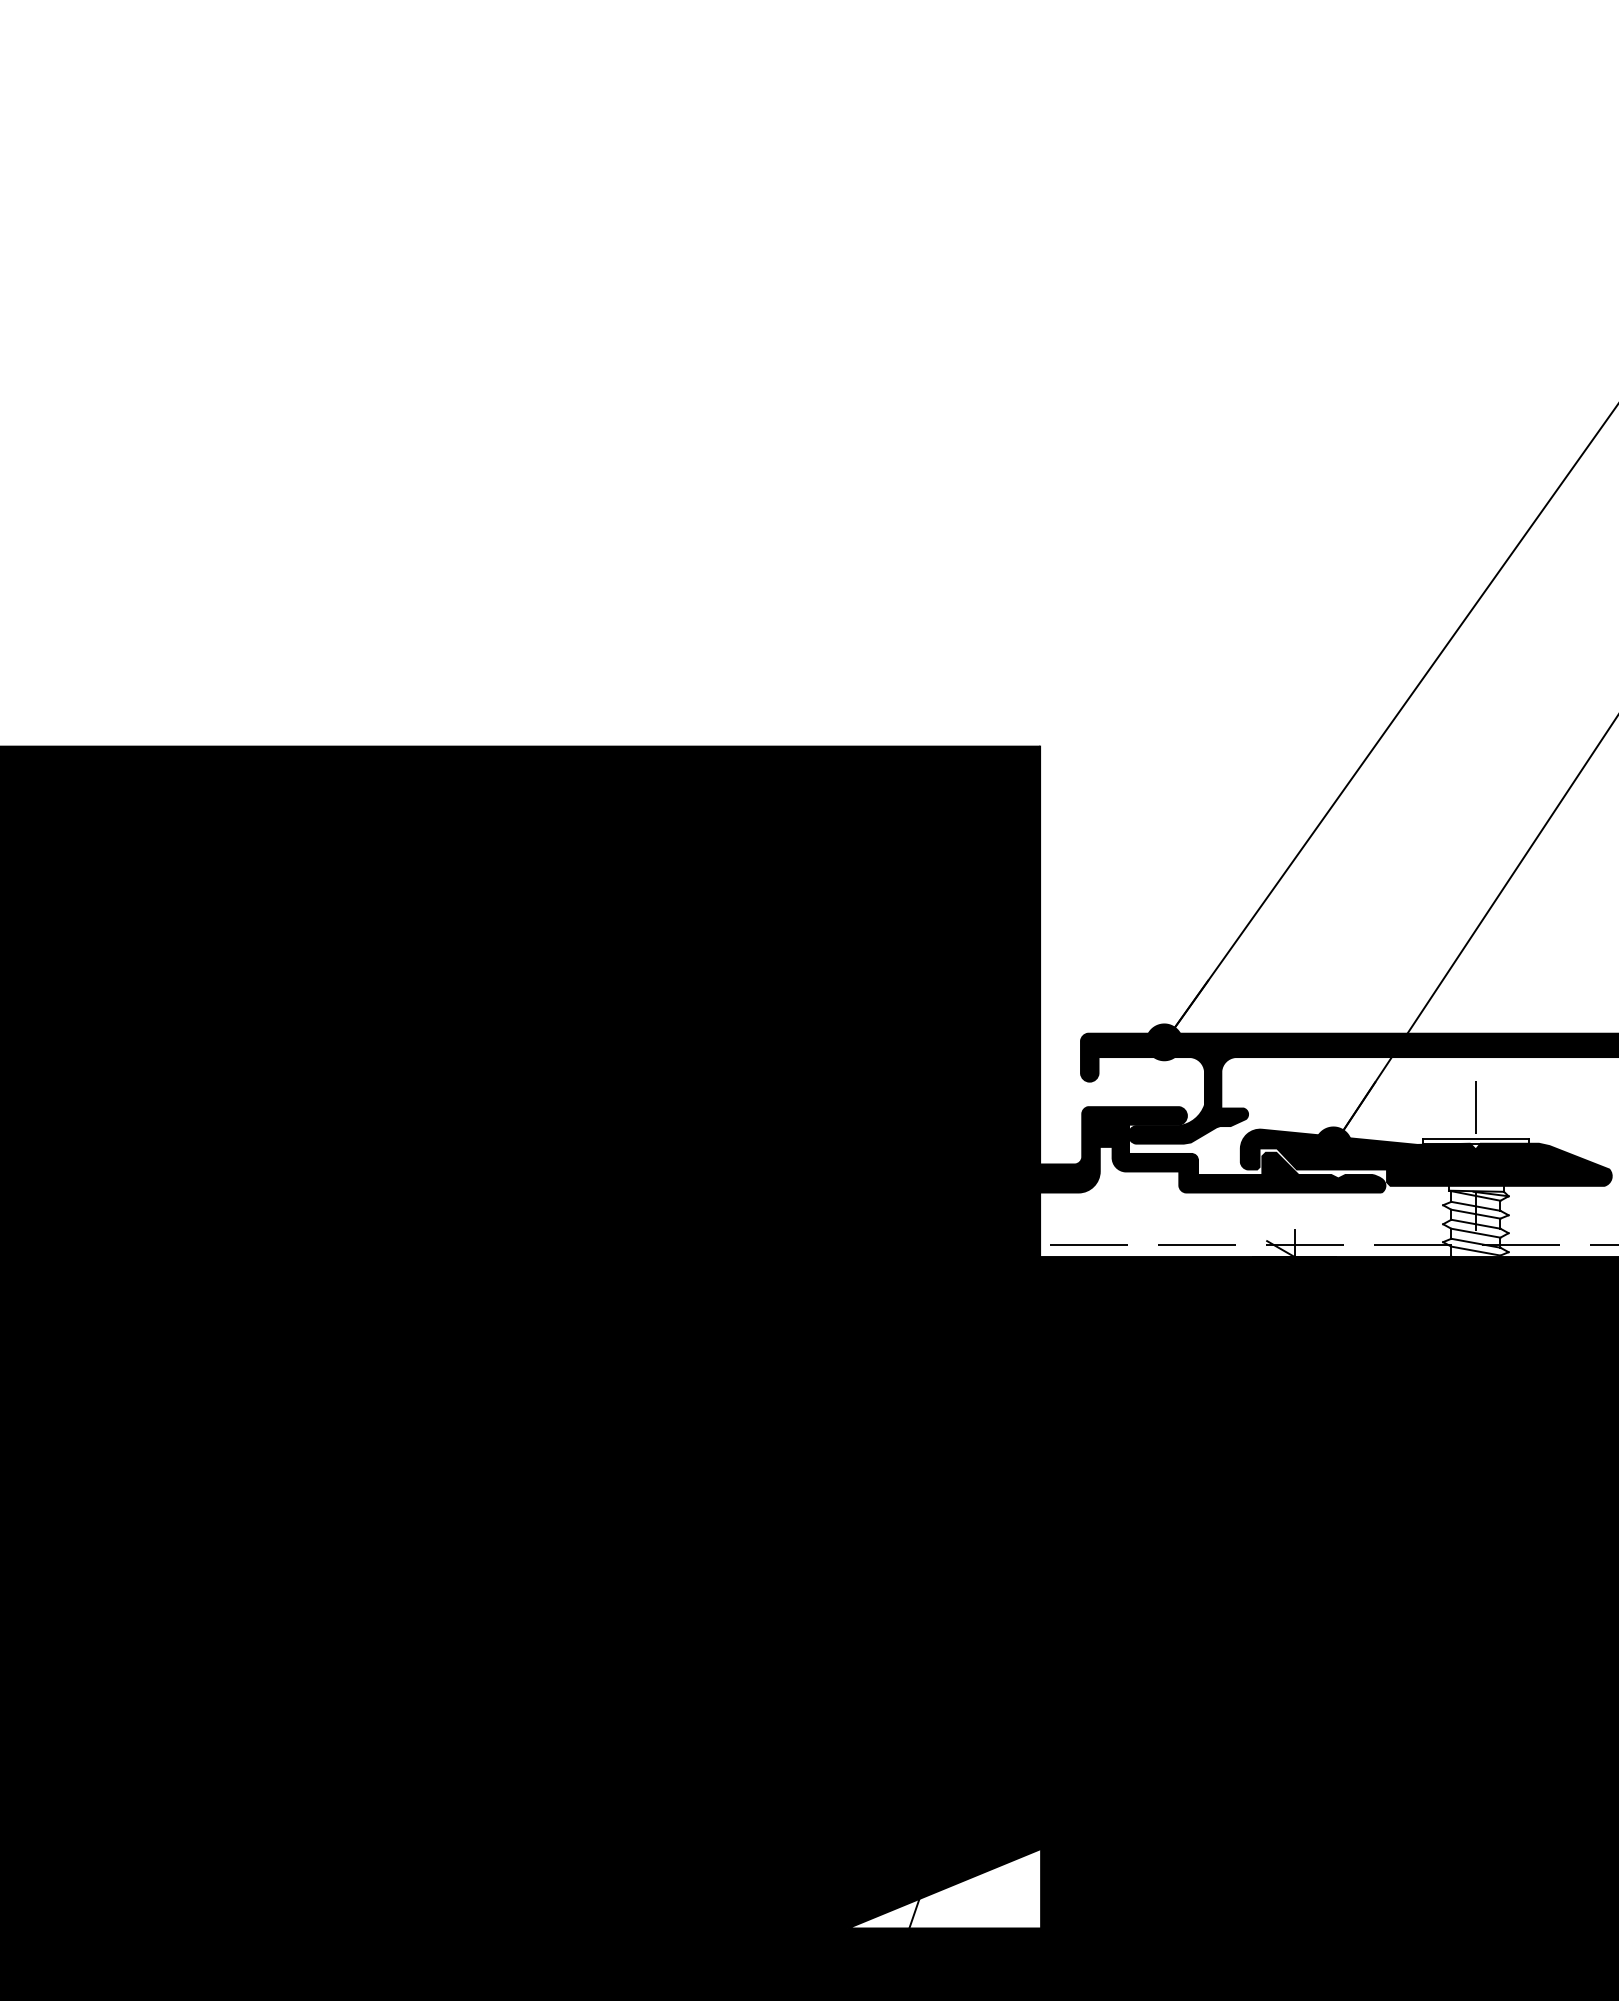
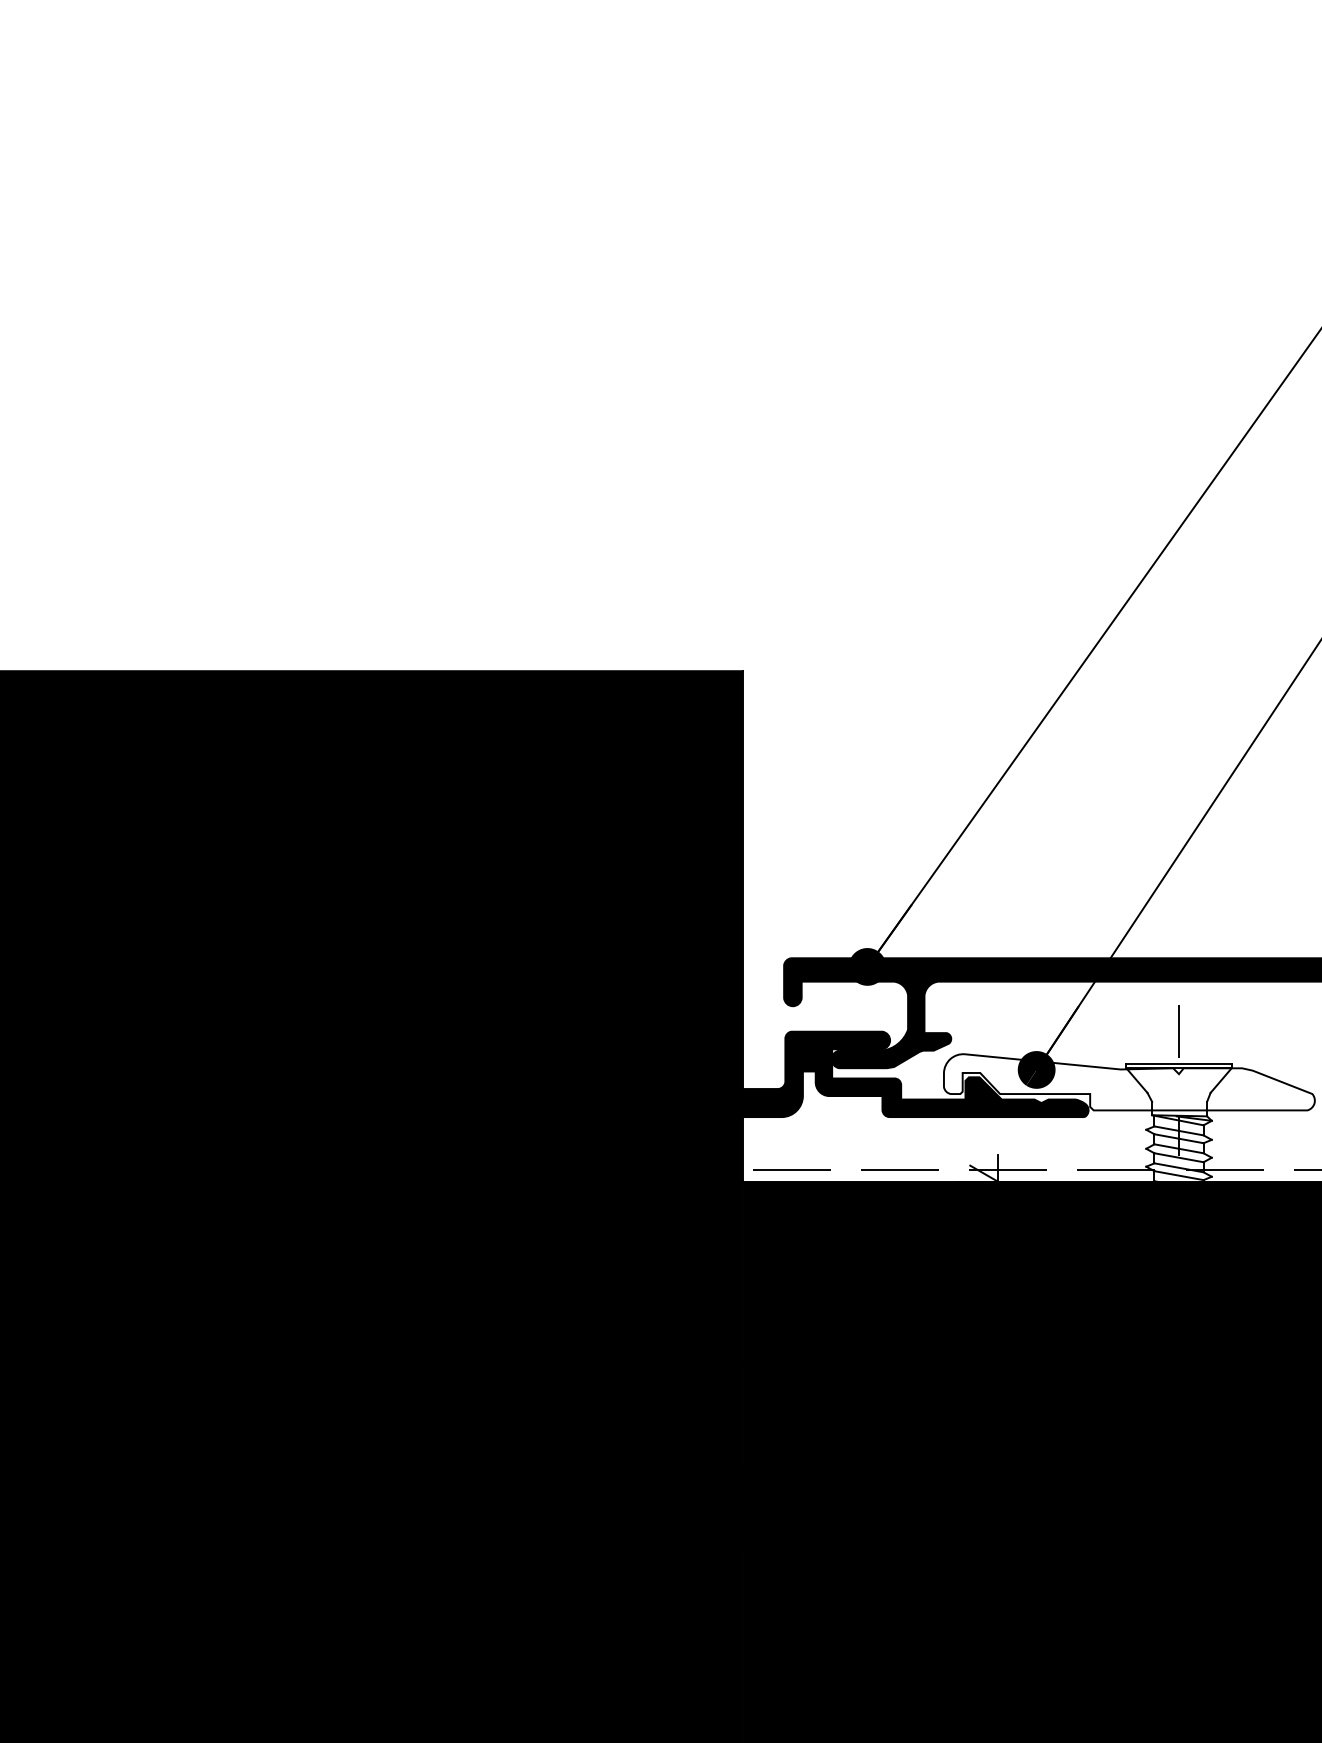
fill: (1425, 1157) -> (1128, 1082), removed

